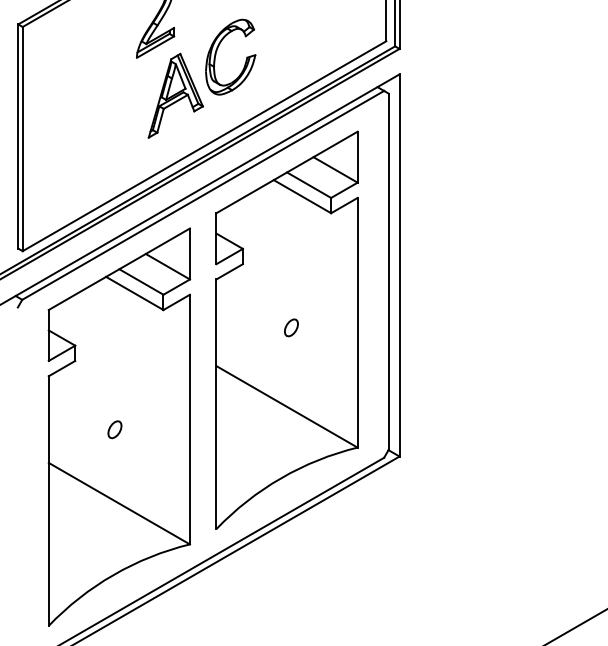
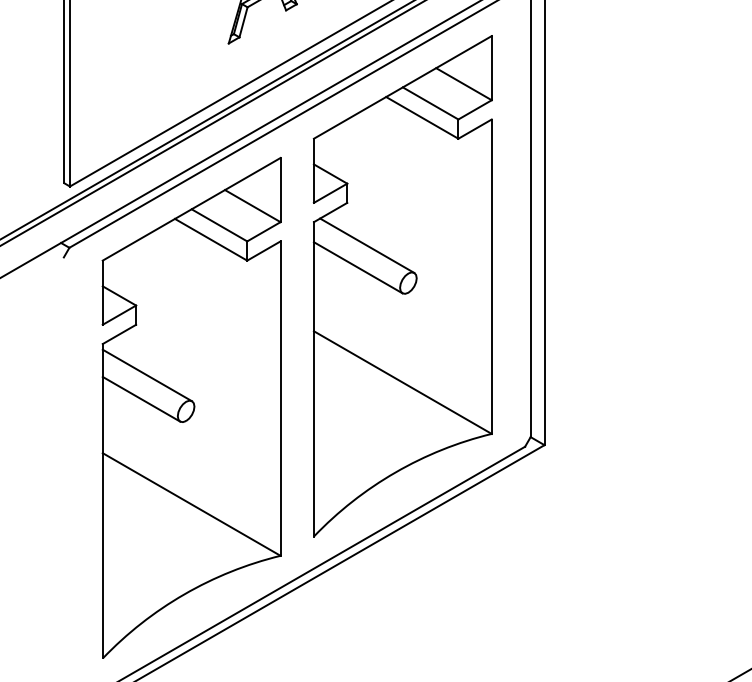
line: (258, 297) -> (366, 244), added
line: (251, 315) -> (358, 267), added
line: (83, 400) -> (146, 374), added
line: (79, 419) -> (141, 398), added

